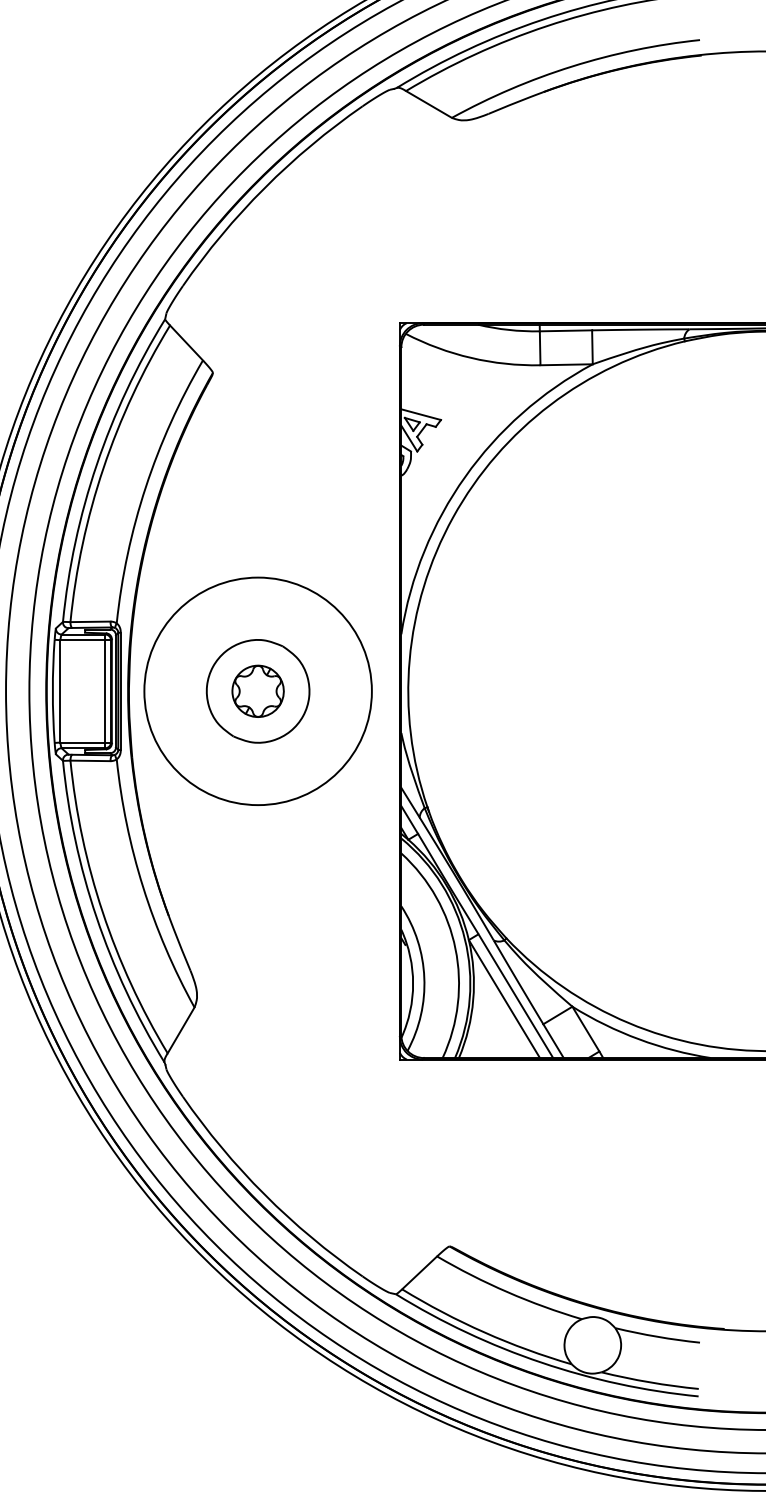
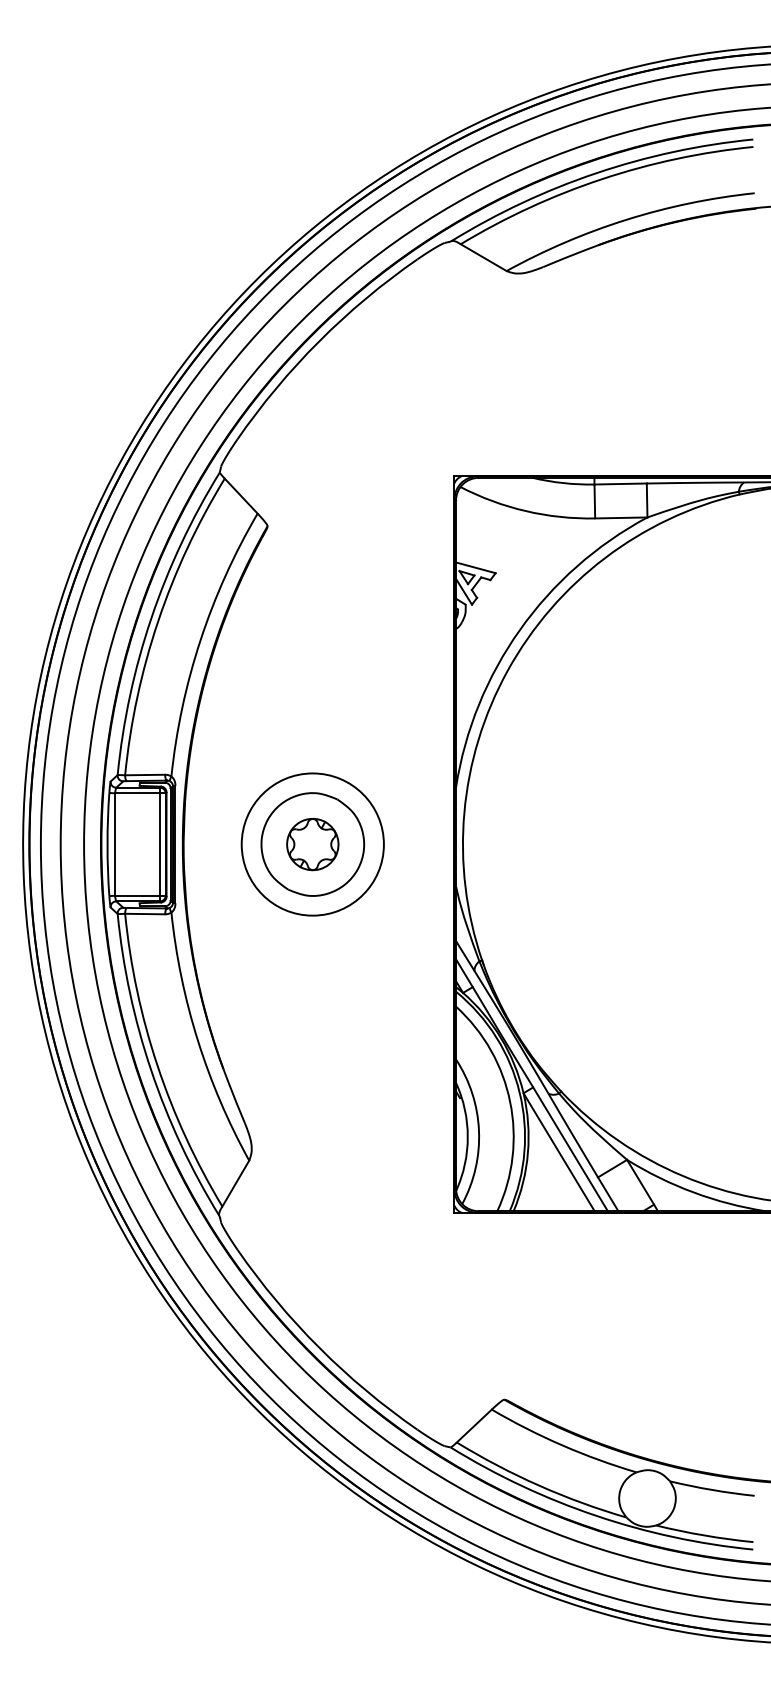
circle: (257, 691) -> (312, 844), size x0.62

